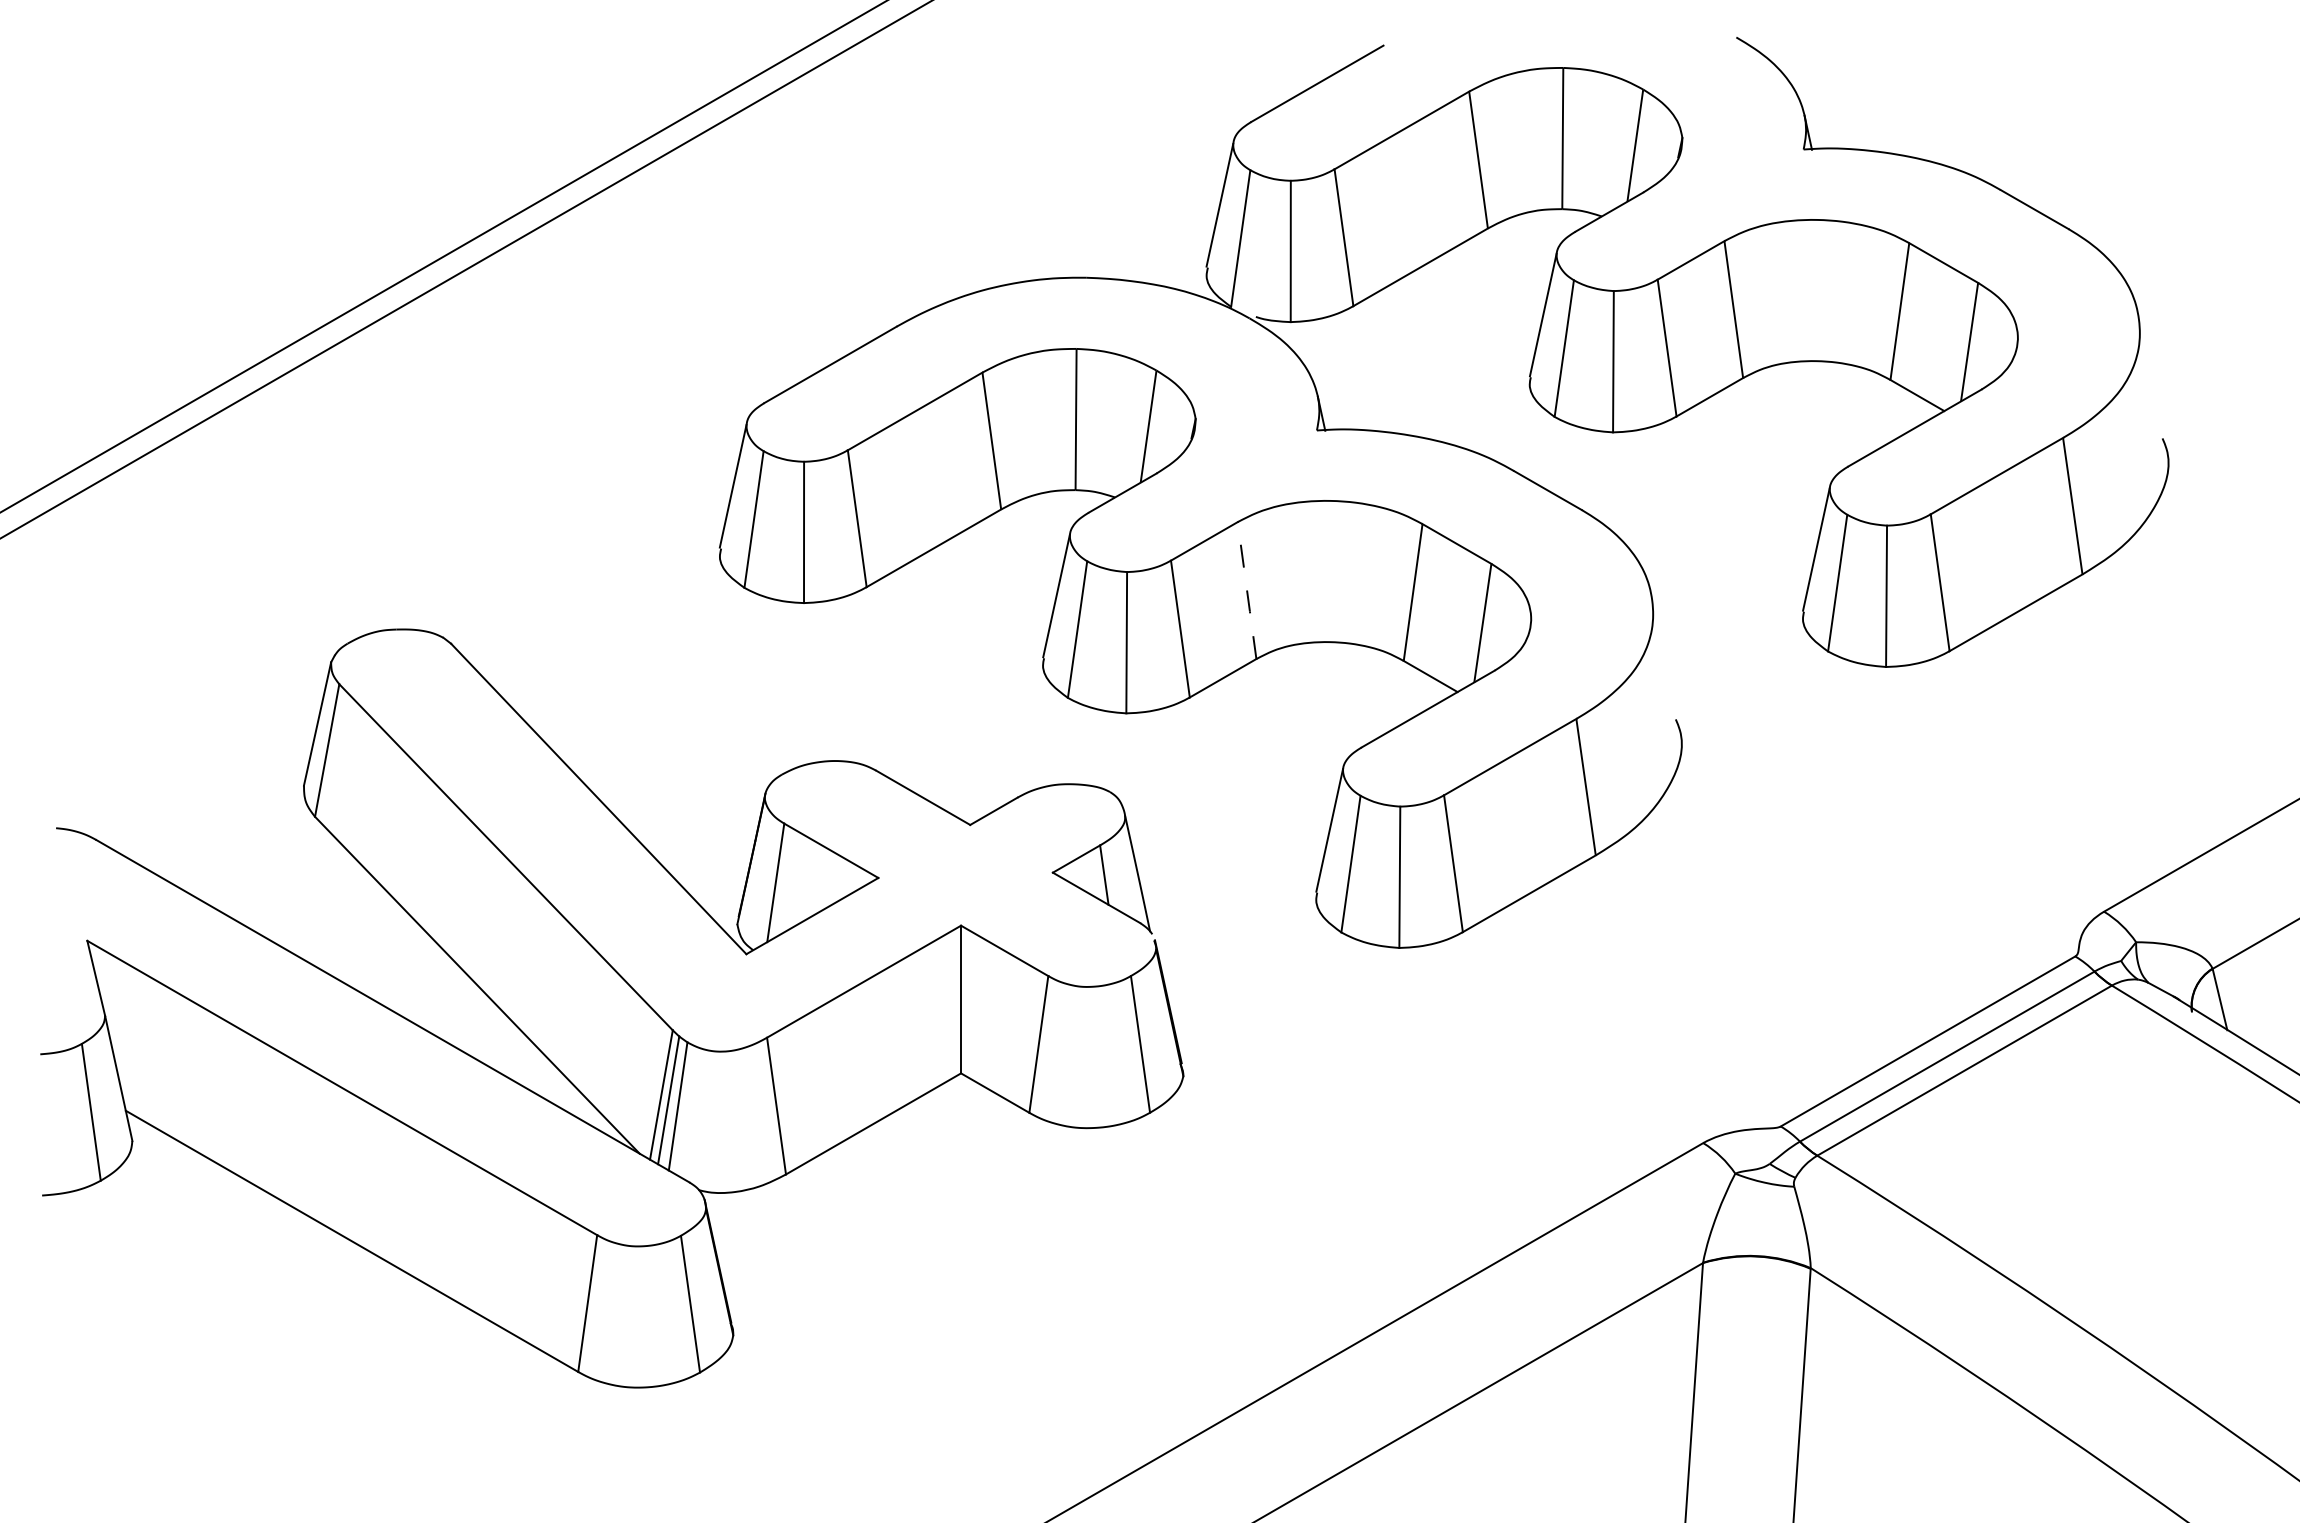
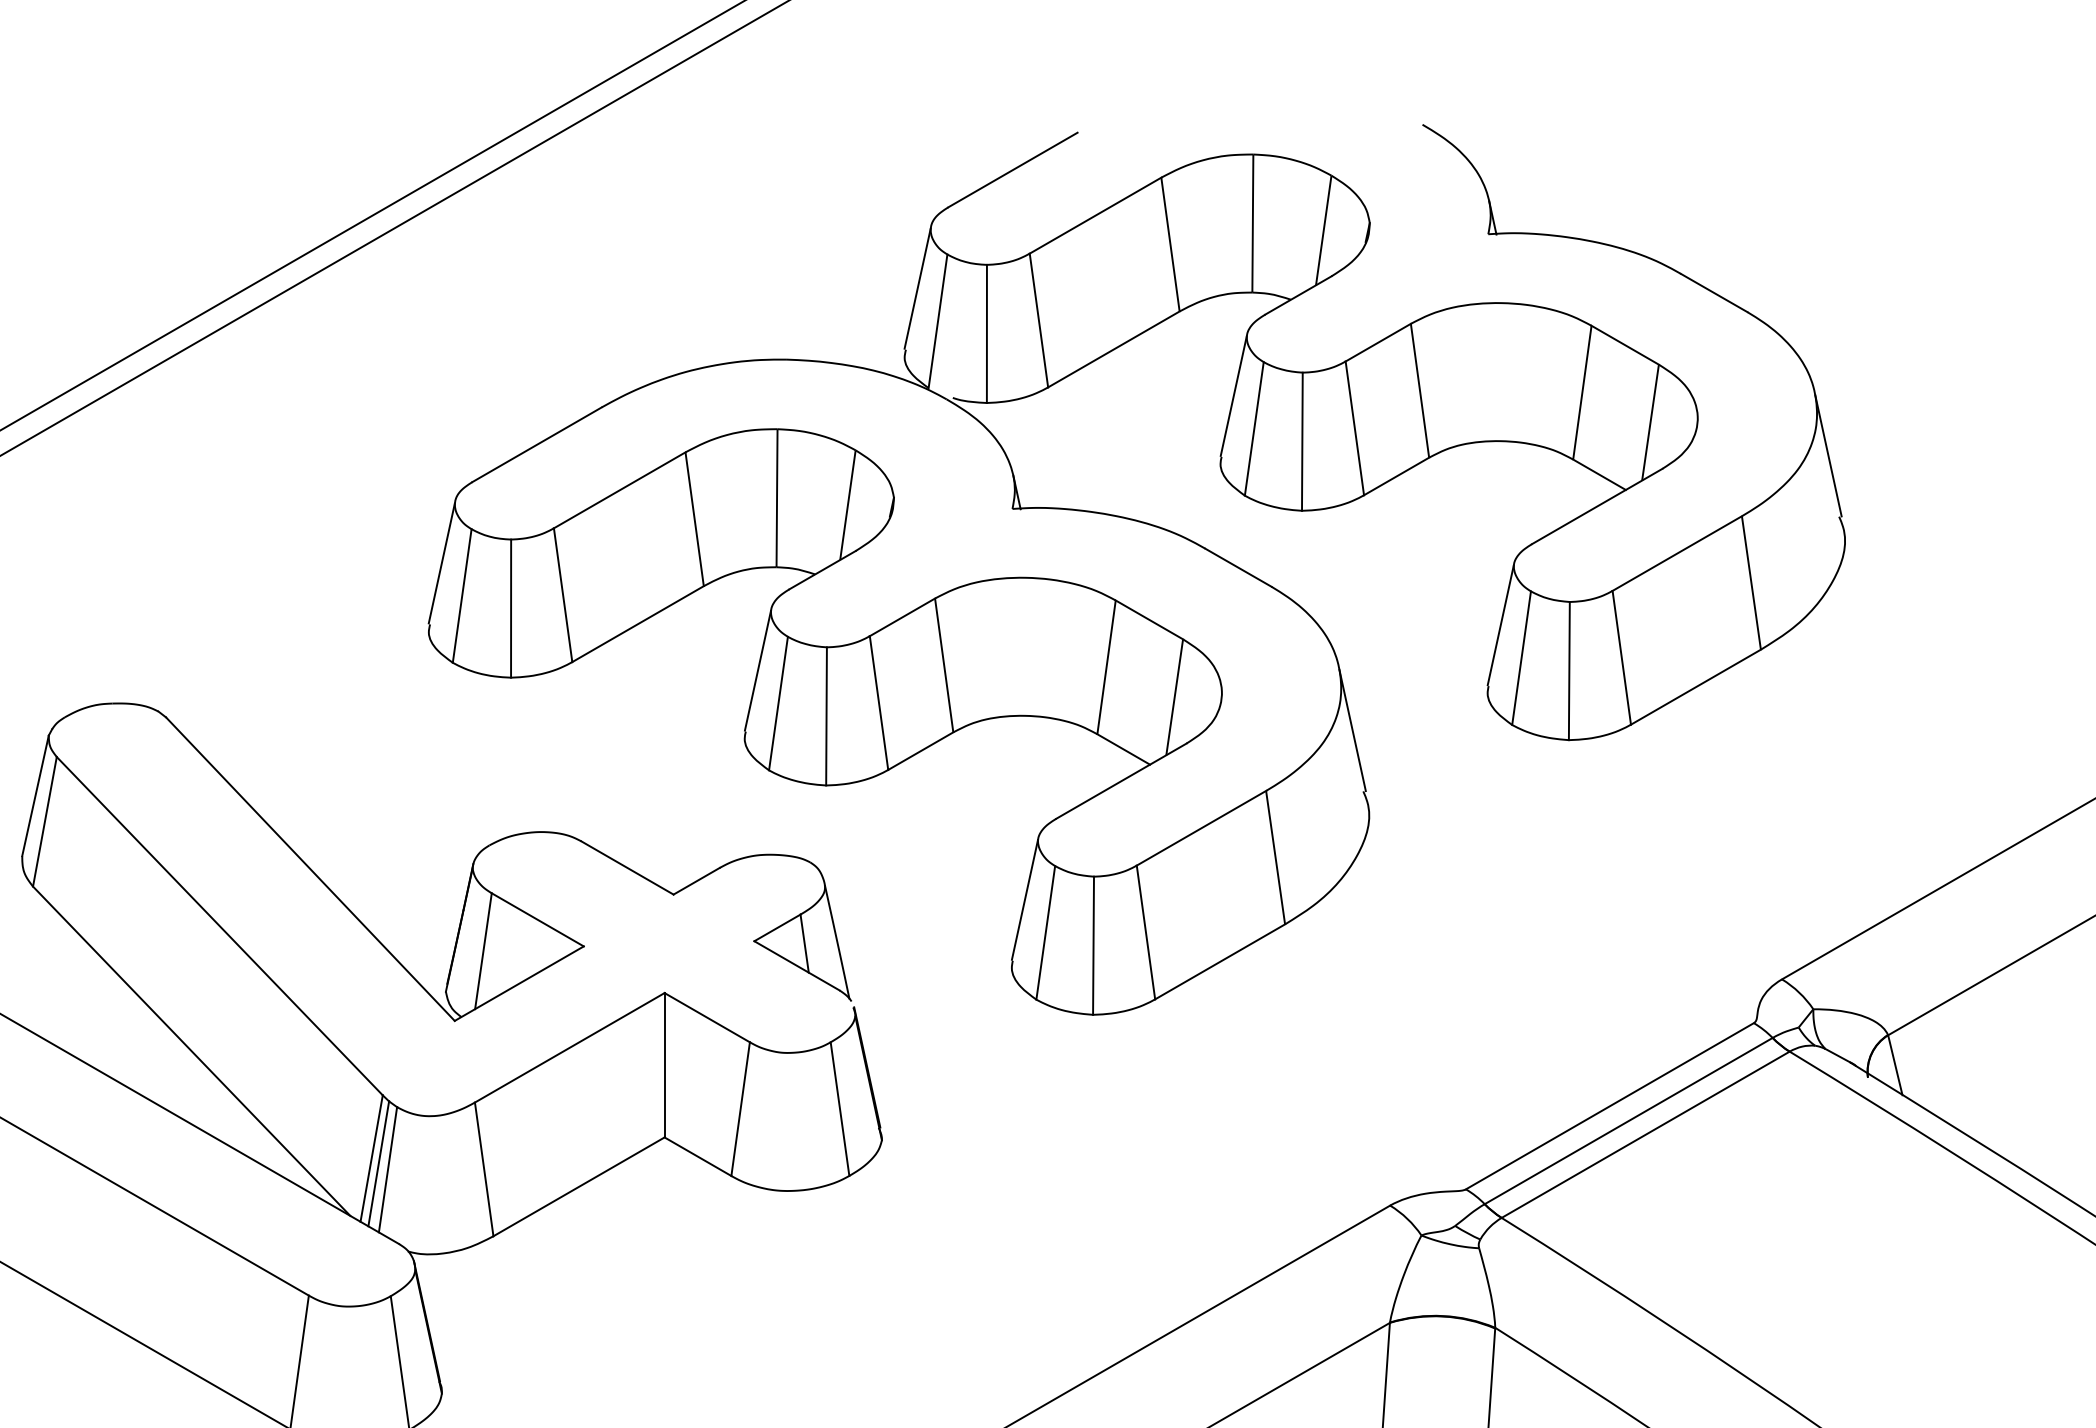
line: (2151, 376) -> (1828, 456), added
line: (1247, 590) -> (944, 665), dashed -> solid
line: (1664, 657) -> (1352, 730), added

